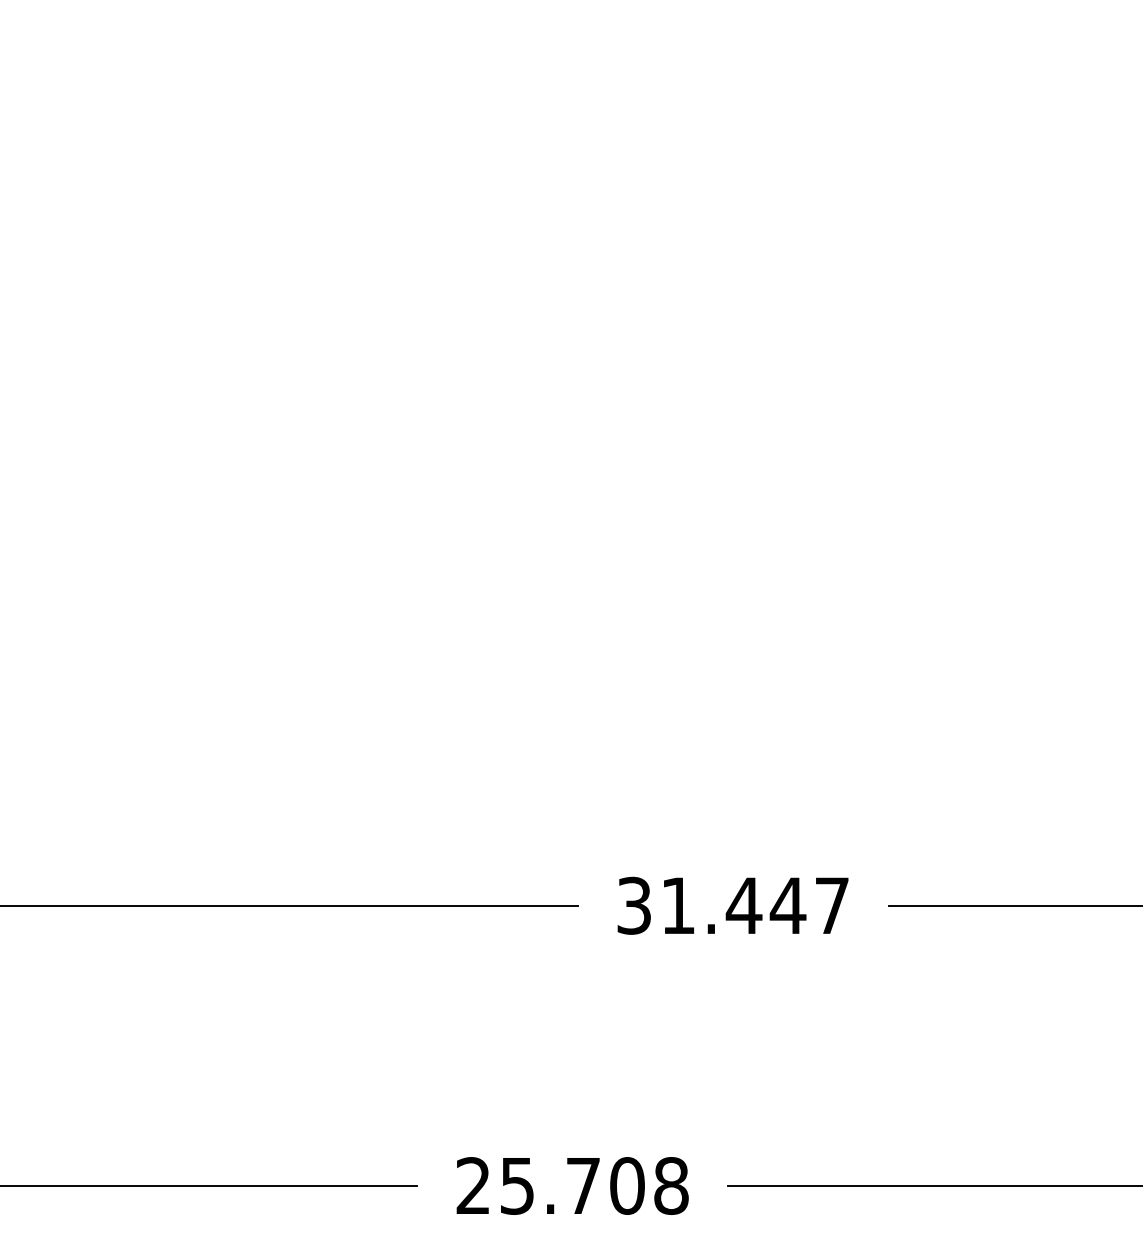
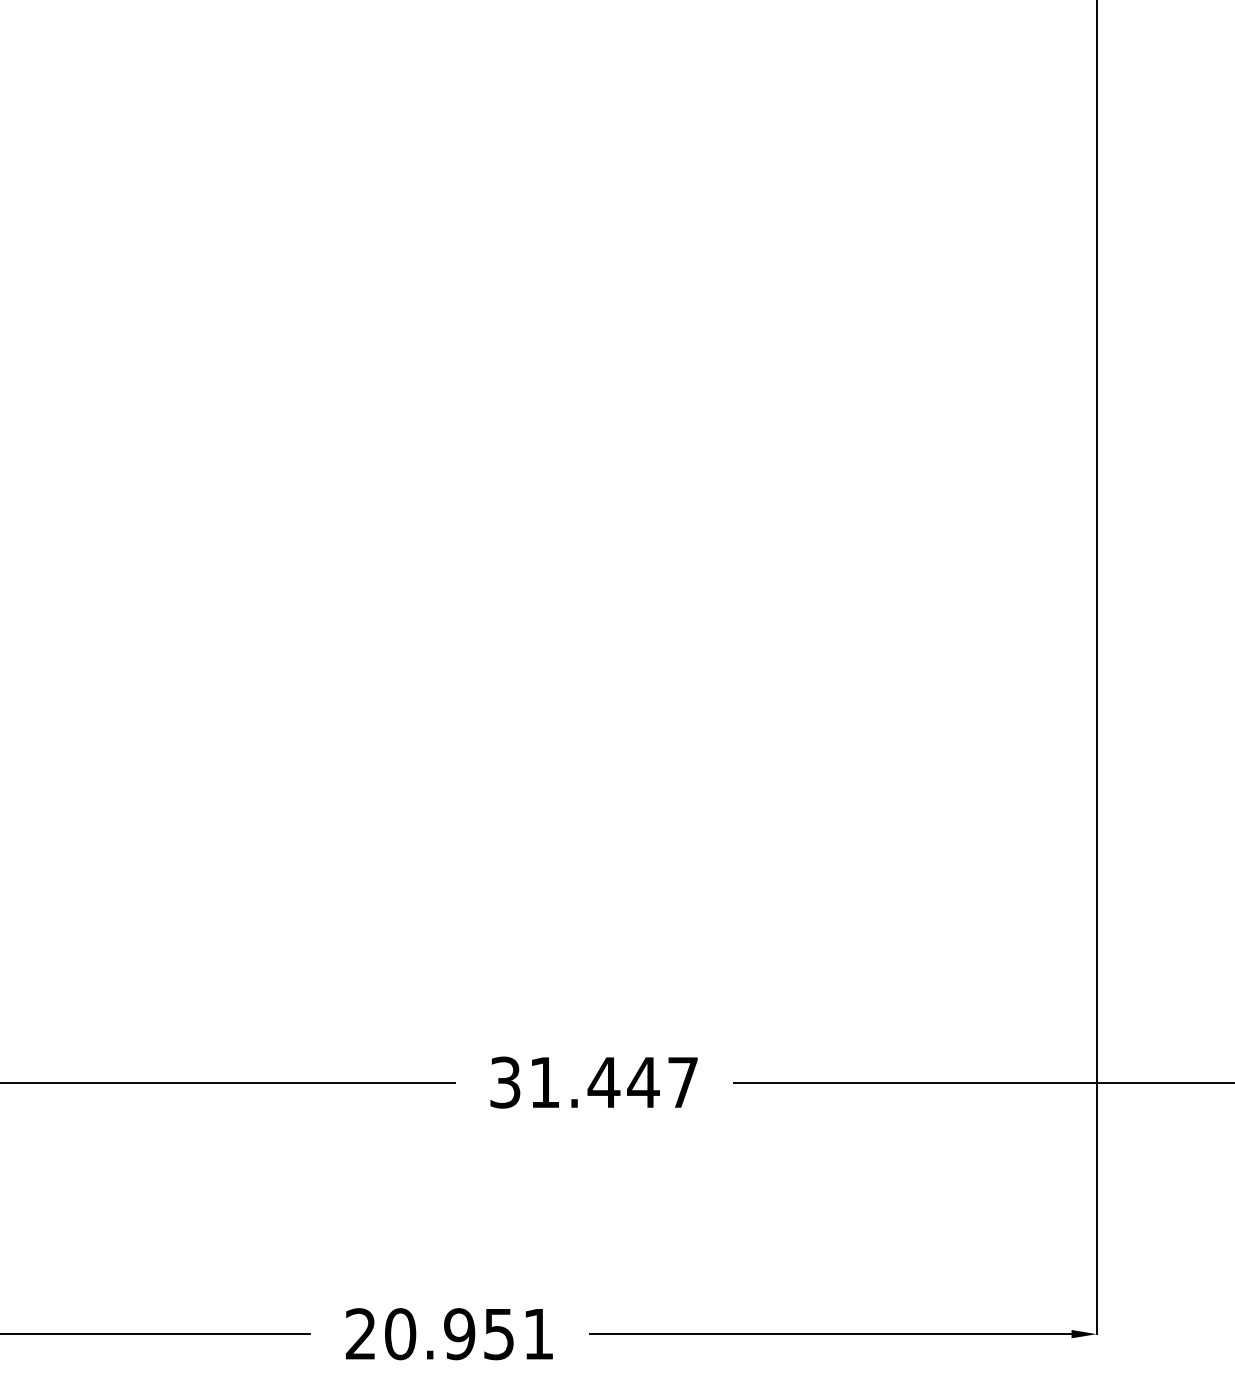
text: (594, 1186) -> (469, 1334), 25.708 -> 20.951

